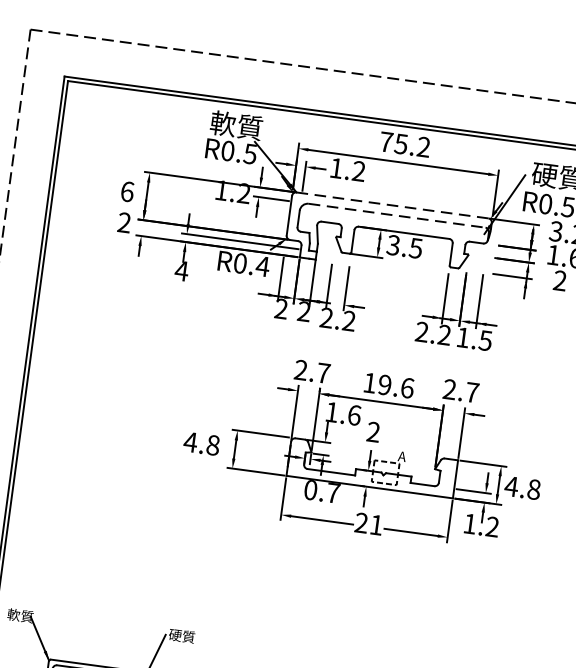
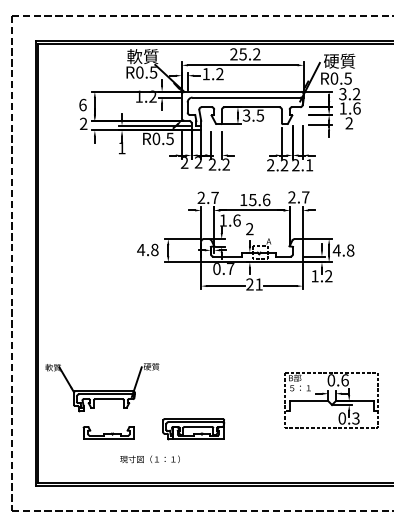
text: (385, 142) -> (233, 54), 75.2 -> 25.2
line: (393, 205) -> (243, 91), dashed -> solid
line: (397, 215) -> (246, 97), dashed -> solid
text: (263, 265) -> (170, 138), R0.4 -> R0.5
text: (181, 271) -> (121, 148), 4 -> 1
text: (474, 339) -> (302, 165), 1.5 -> 2.1
text: (384, 384) -> (252, 199), 19.6 -> 15.6

